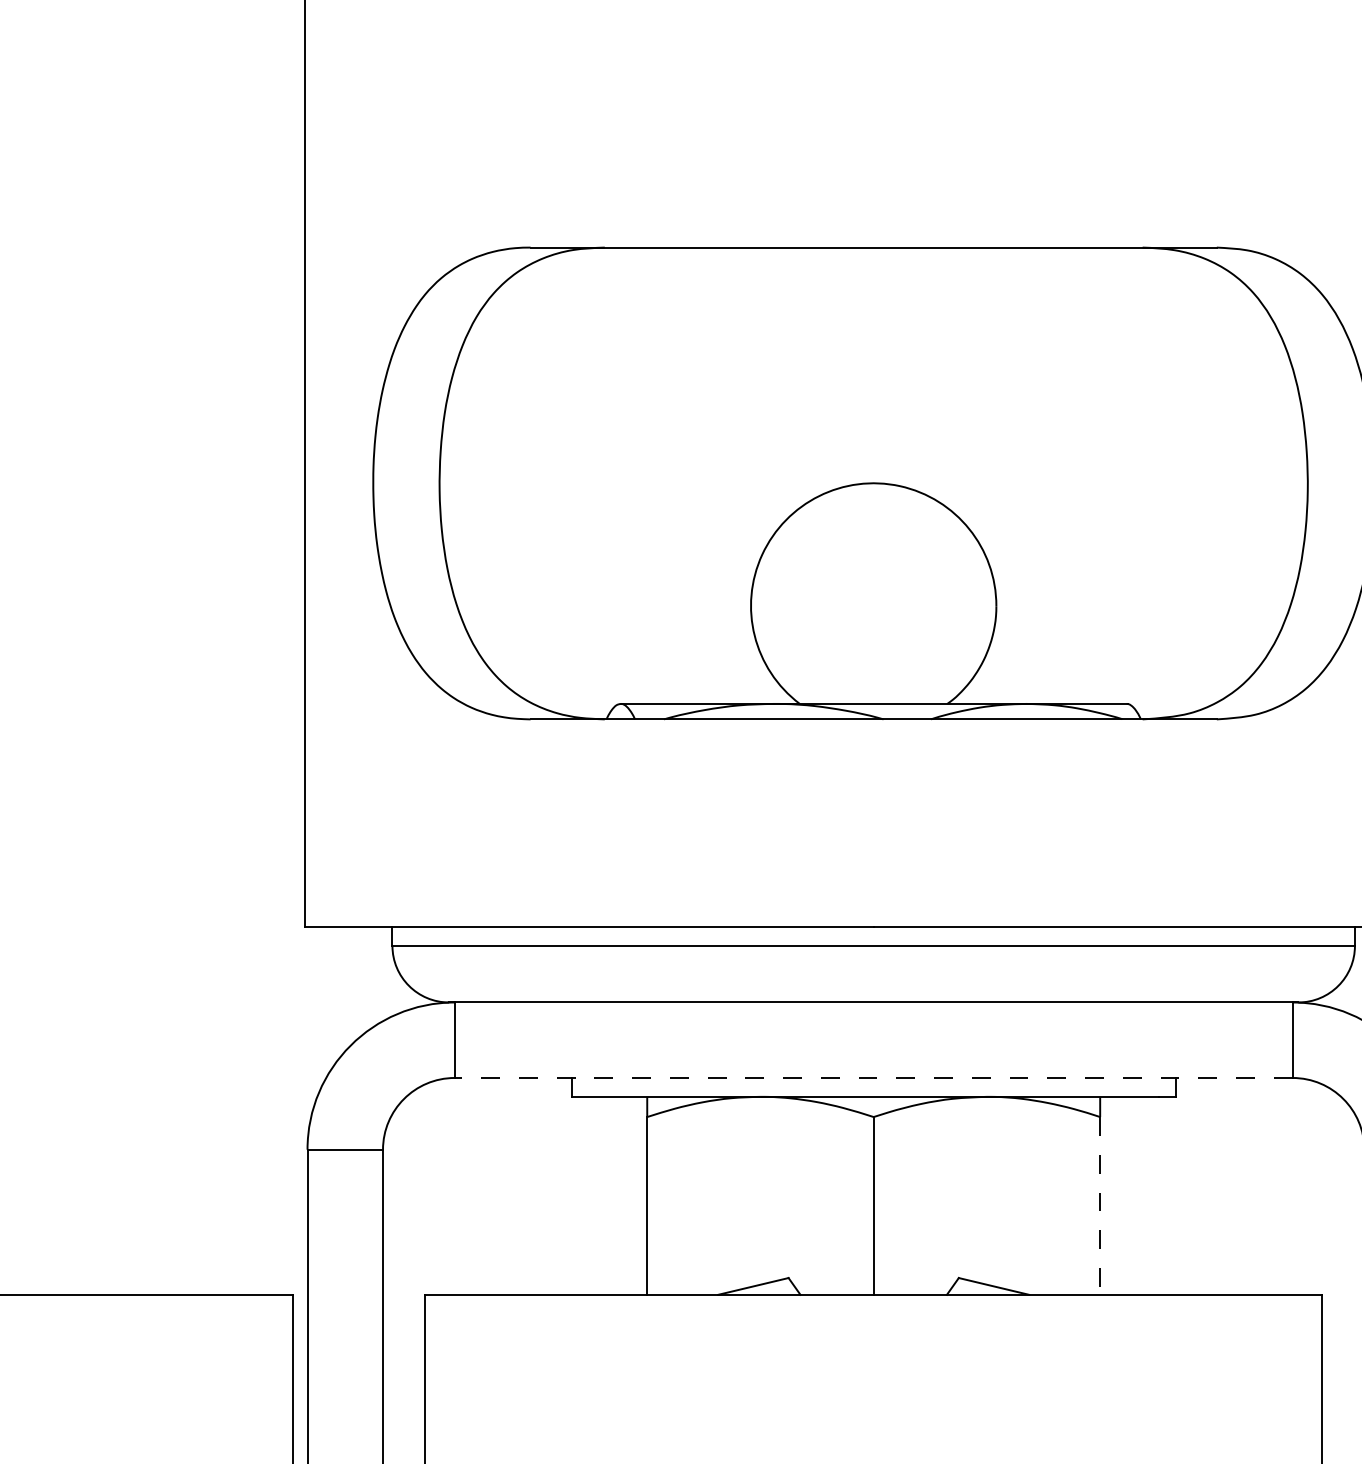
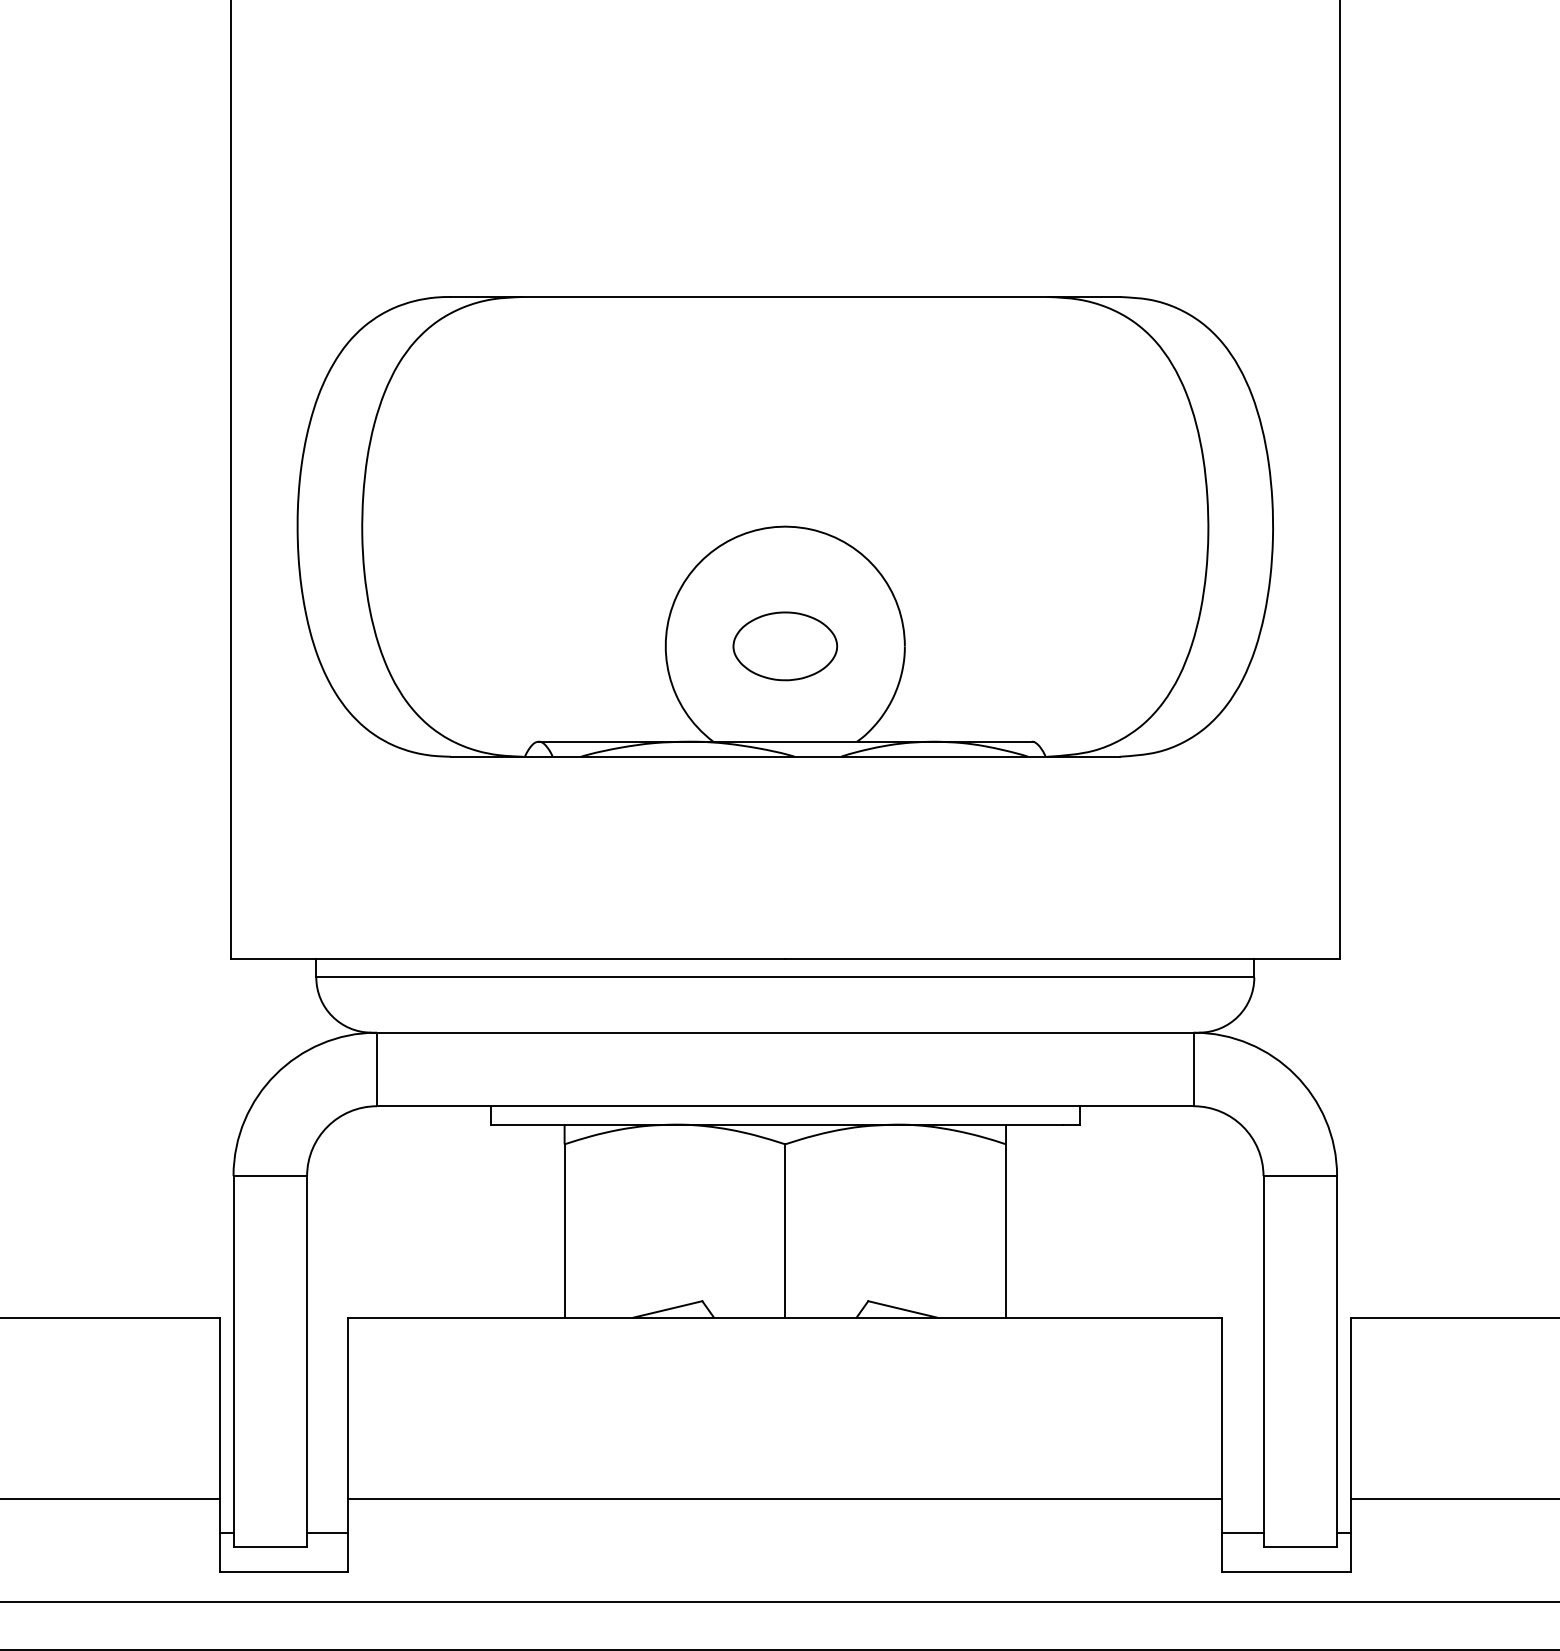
part: (873, 606) -> (785, 646), added
line: (872, 1078) -> (784, 1106), dashed -> solid
line: (1100, 1205) -> (1006, 1230), dashed -> solid

